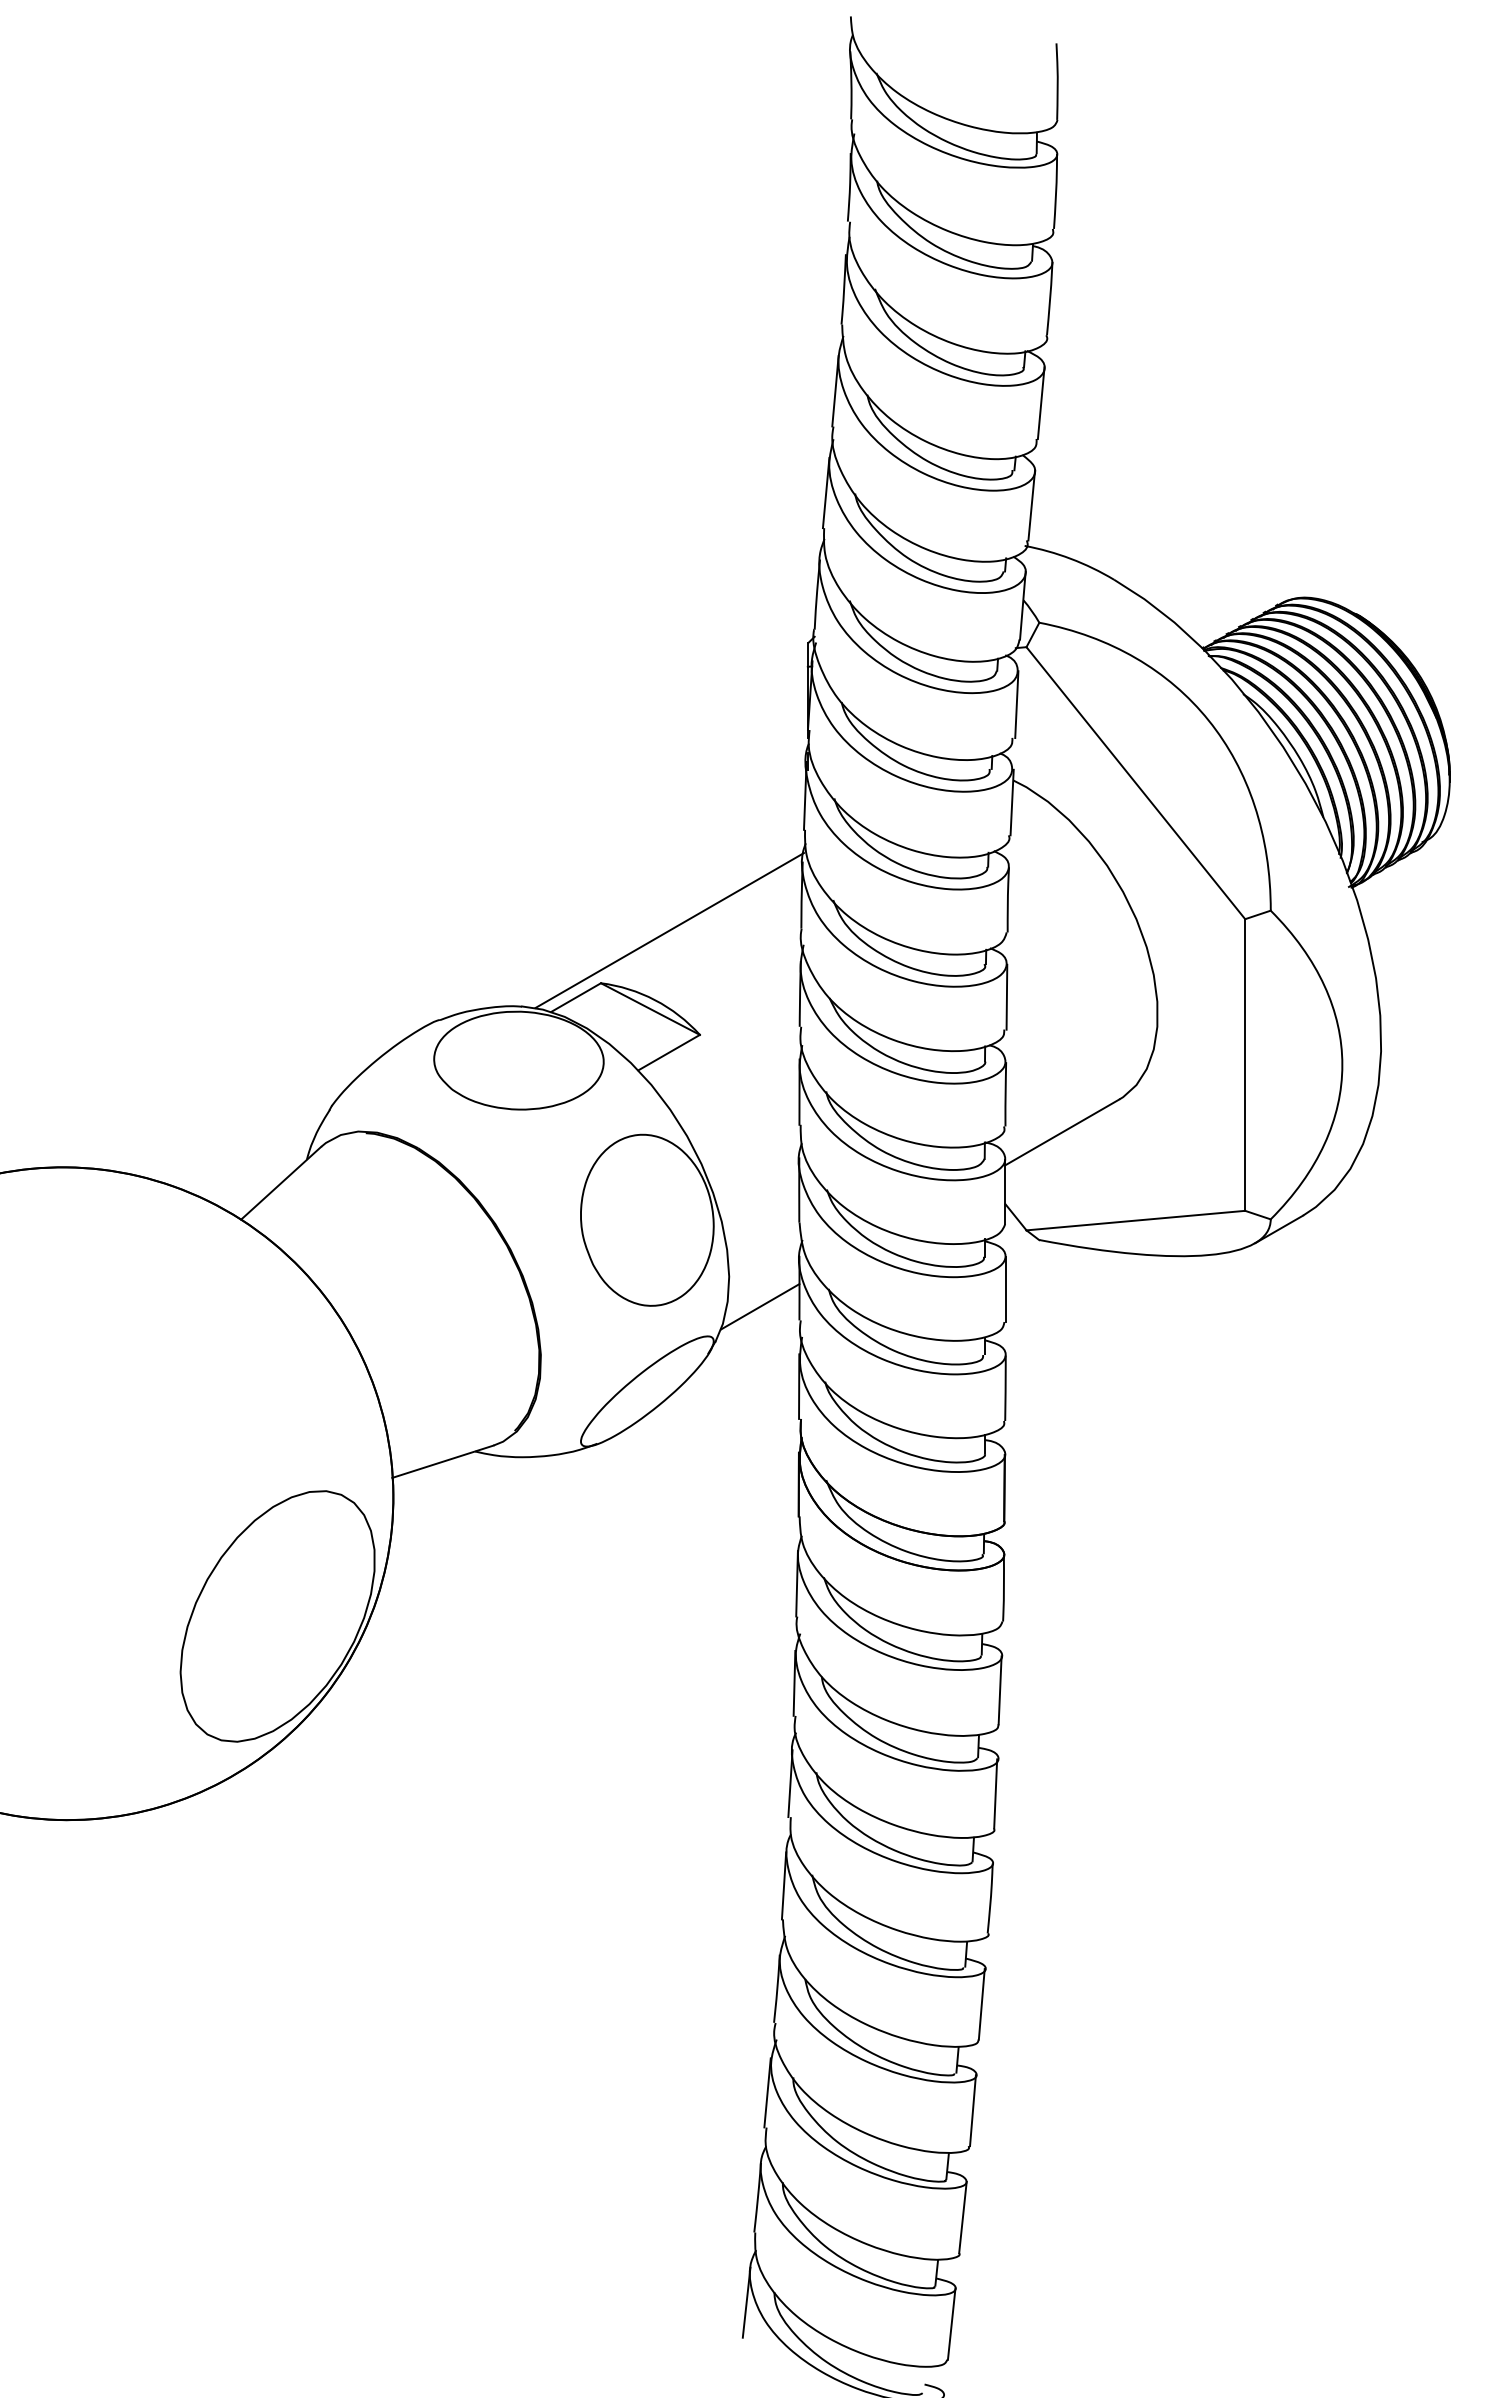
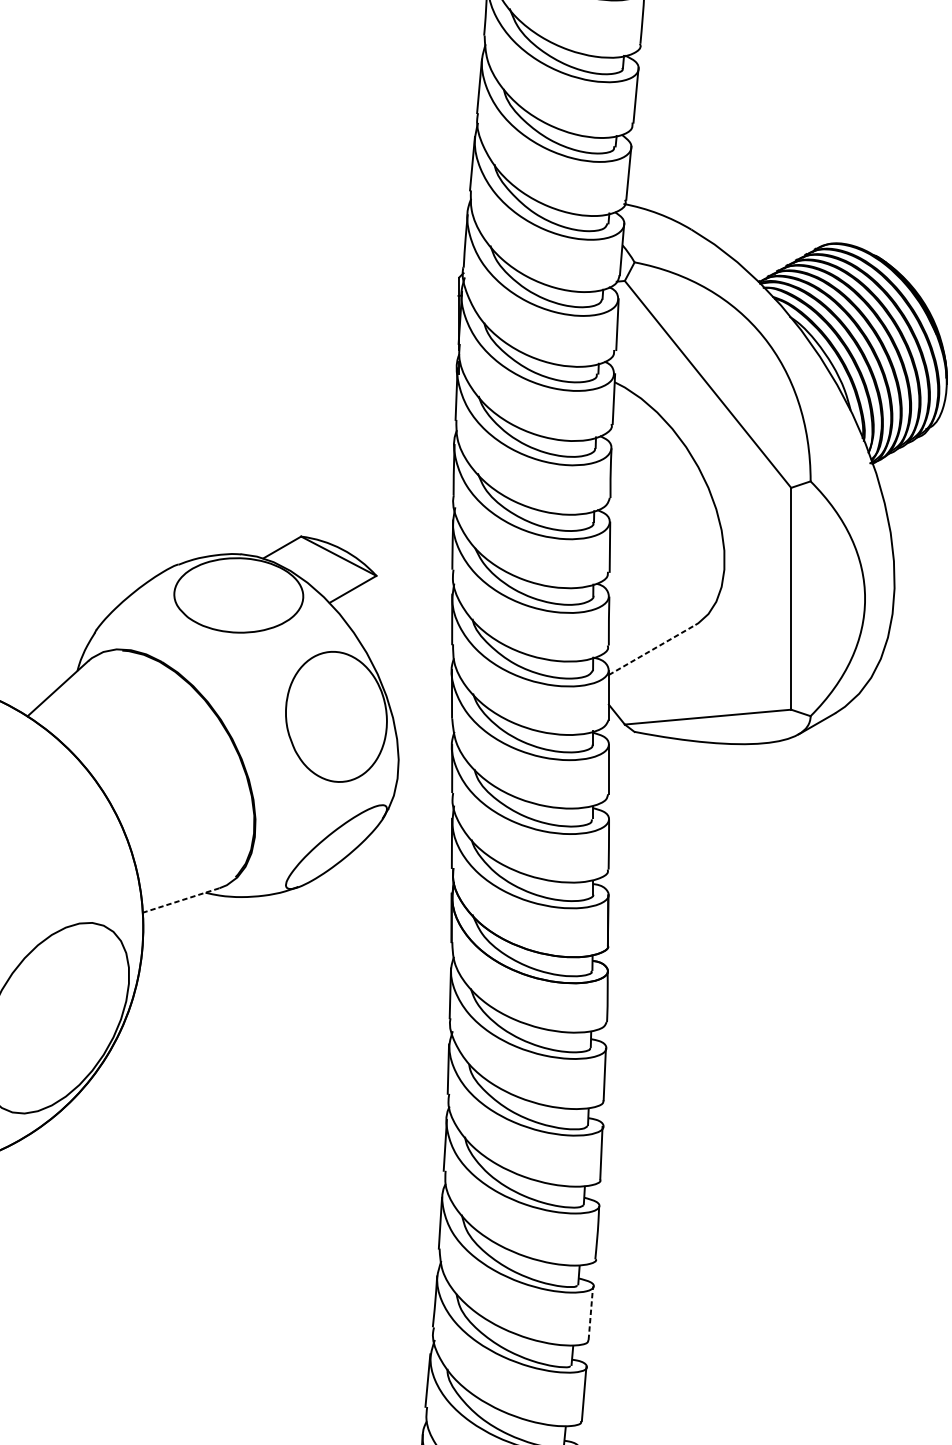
line: (669, 930) -> (353, 496), removed
line: (1062, 1132) -> (652, 650), solid -> dashed
line: (760, 1306) -> (422, 782), removed
line: (443, 1461) -> (181, 900), solid -> dashed
line: (981, 2003) -> (590, 1312), solid -> dashed

